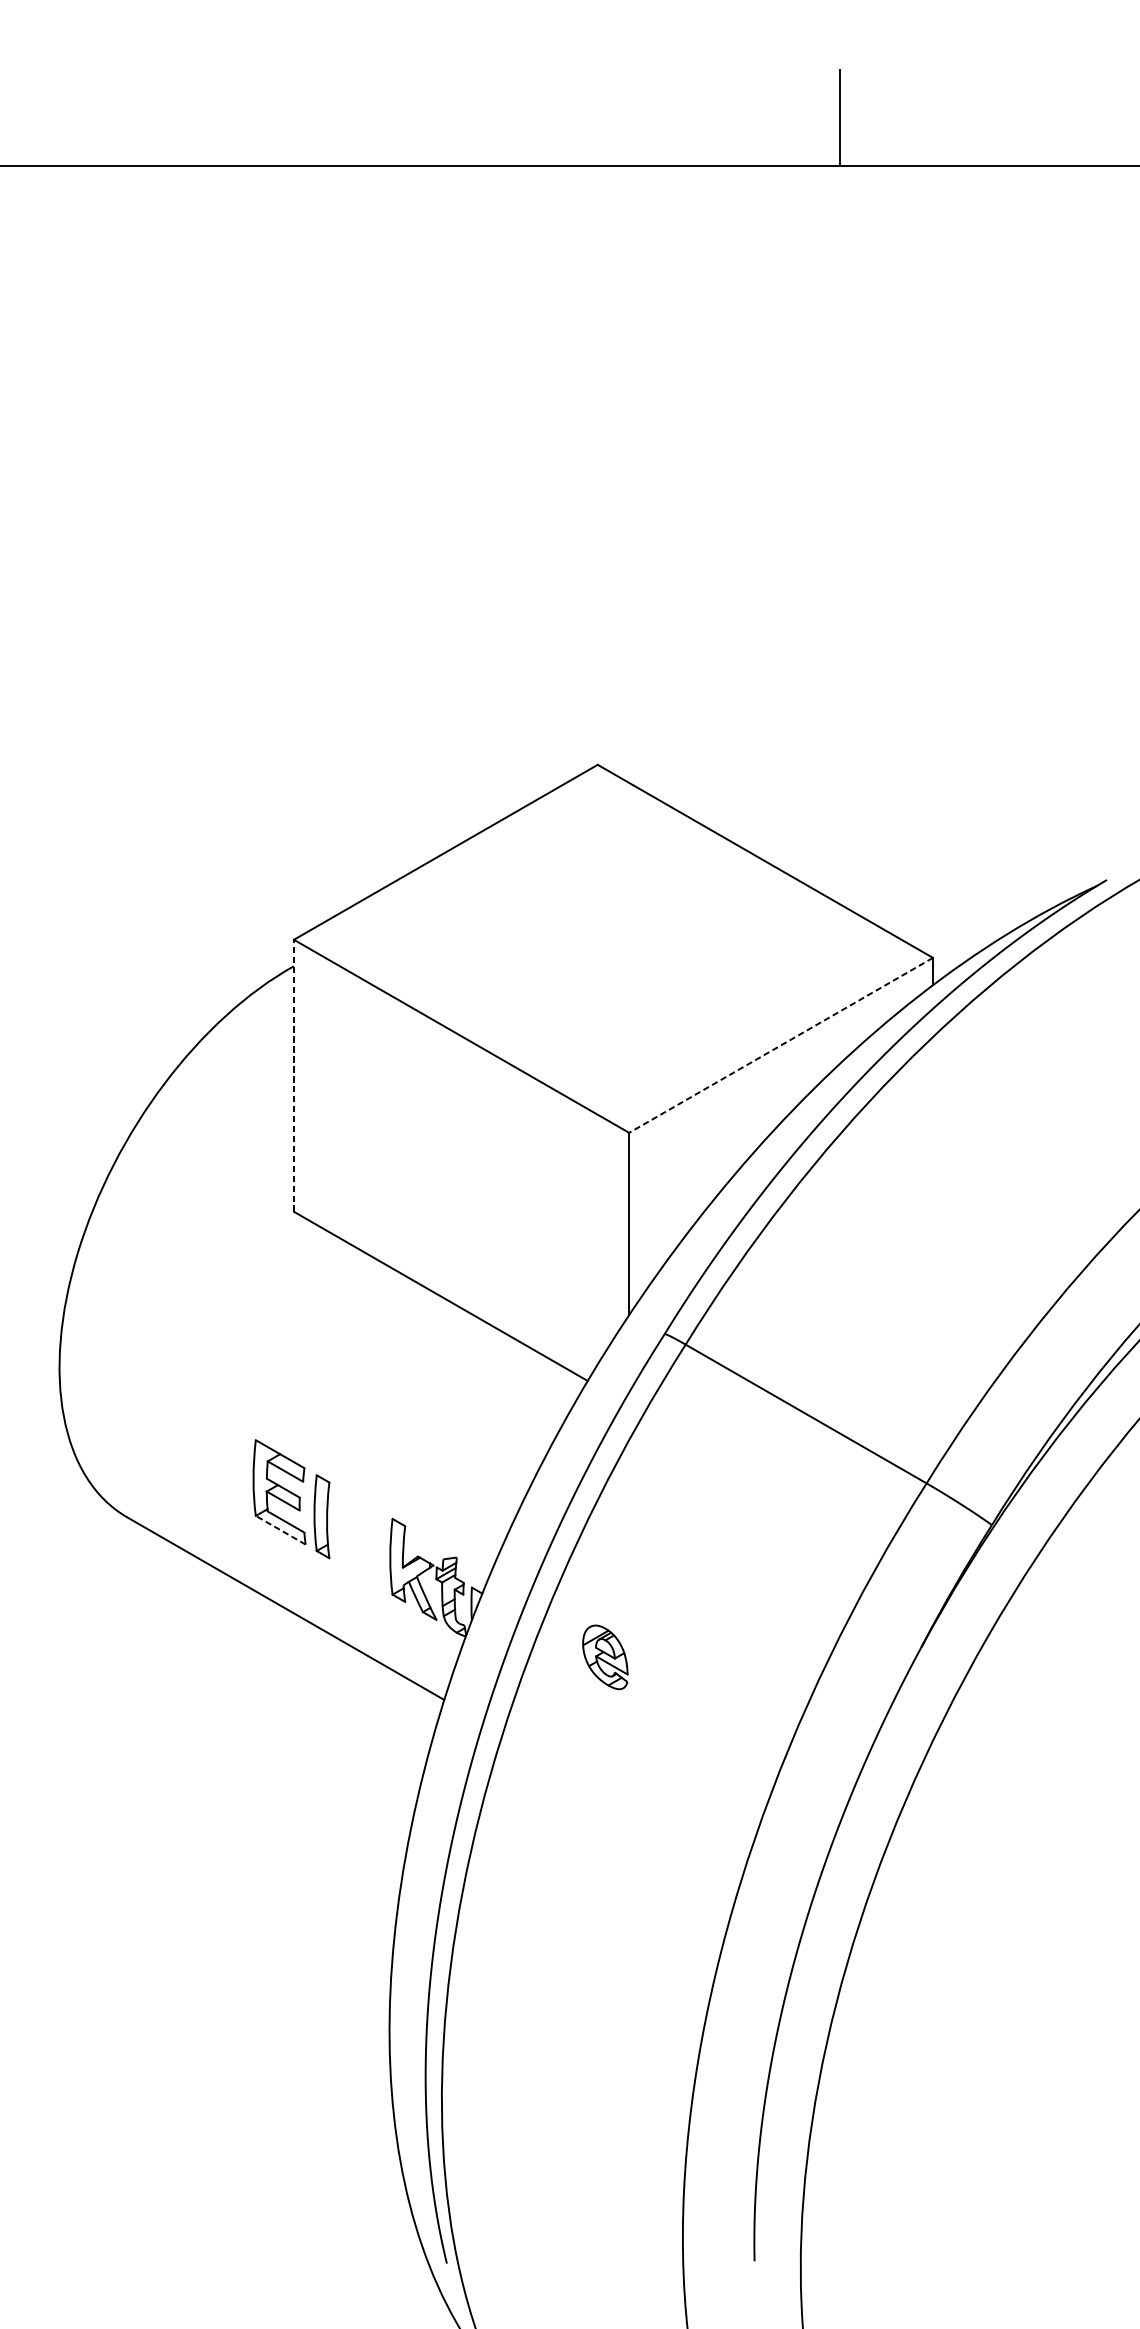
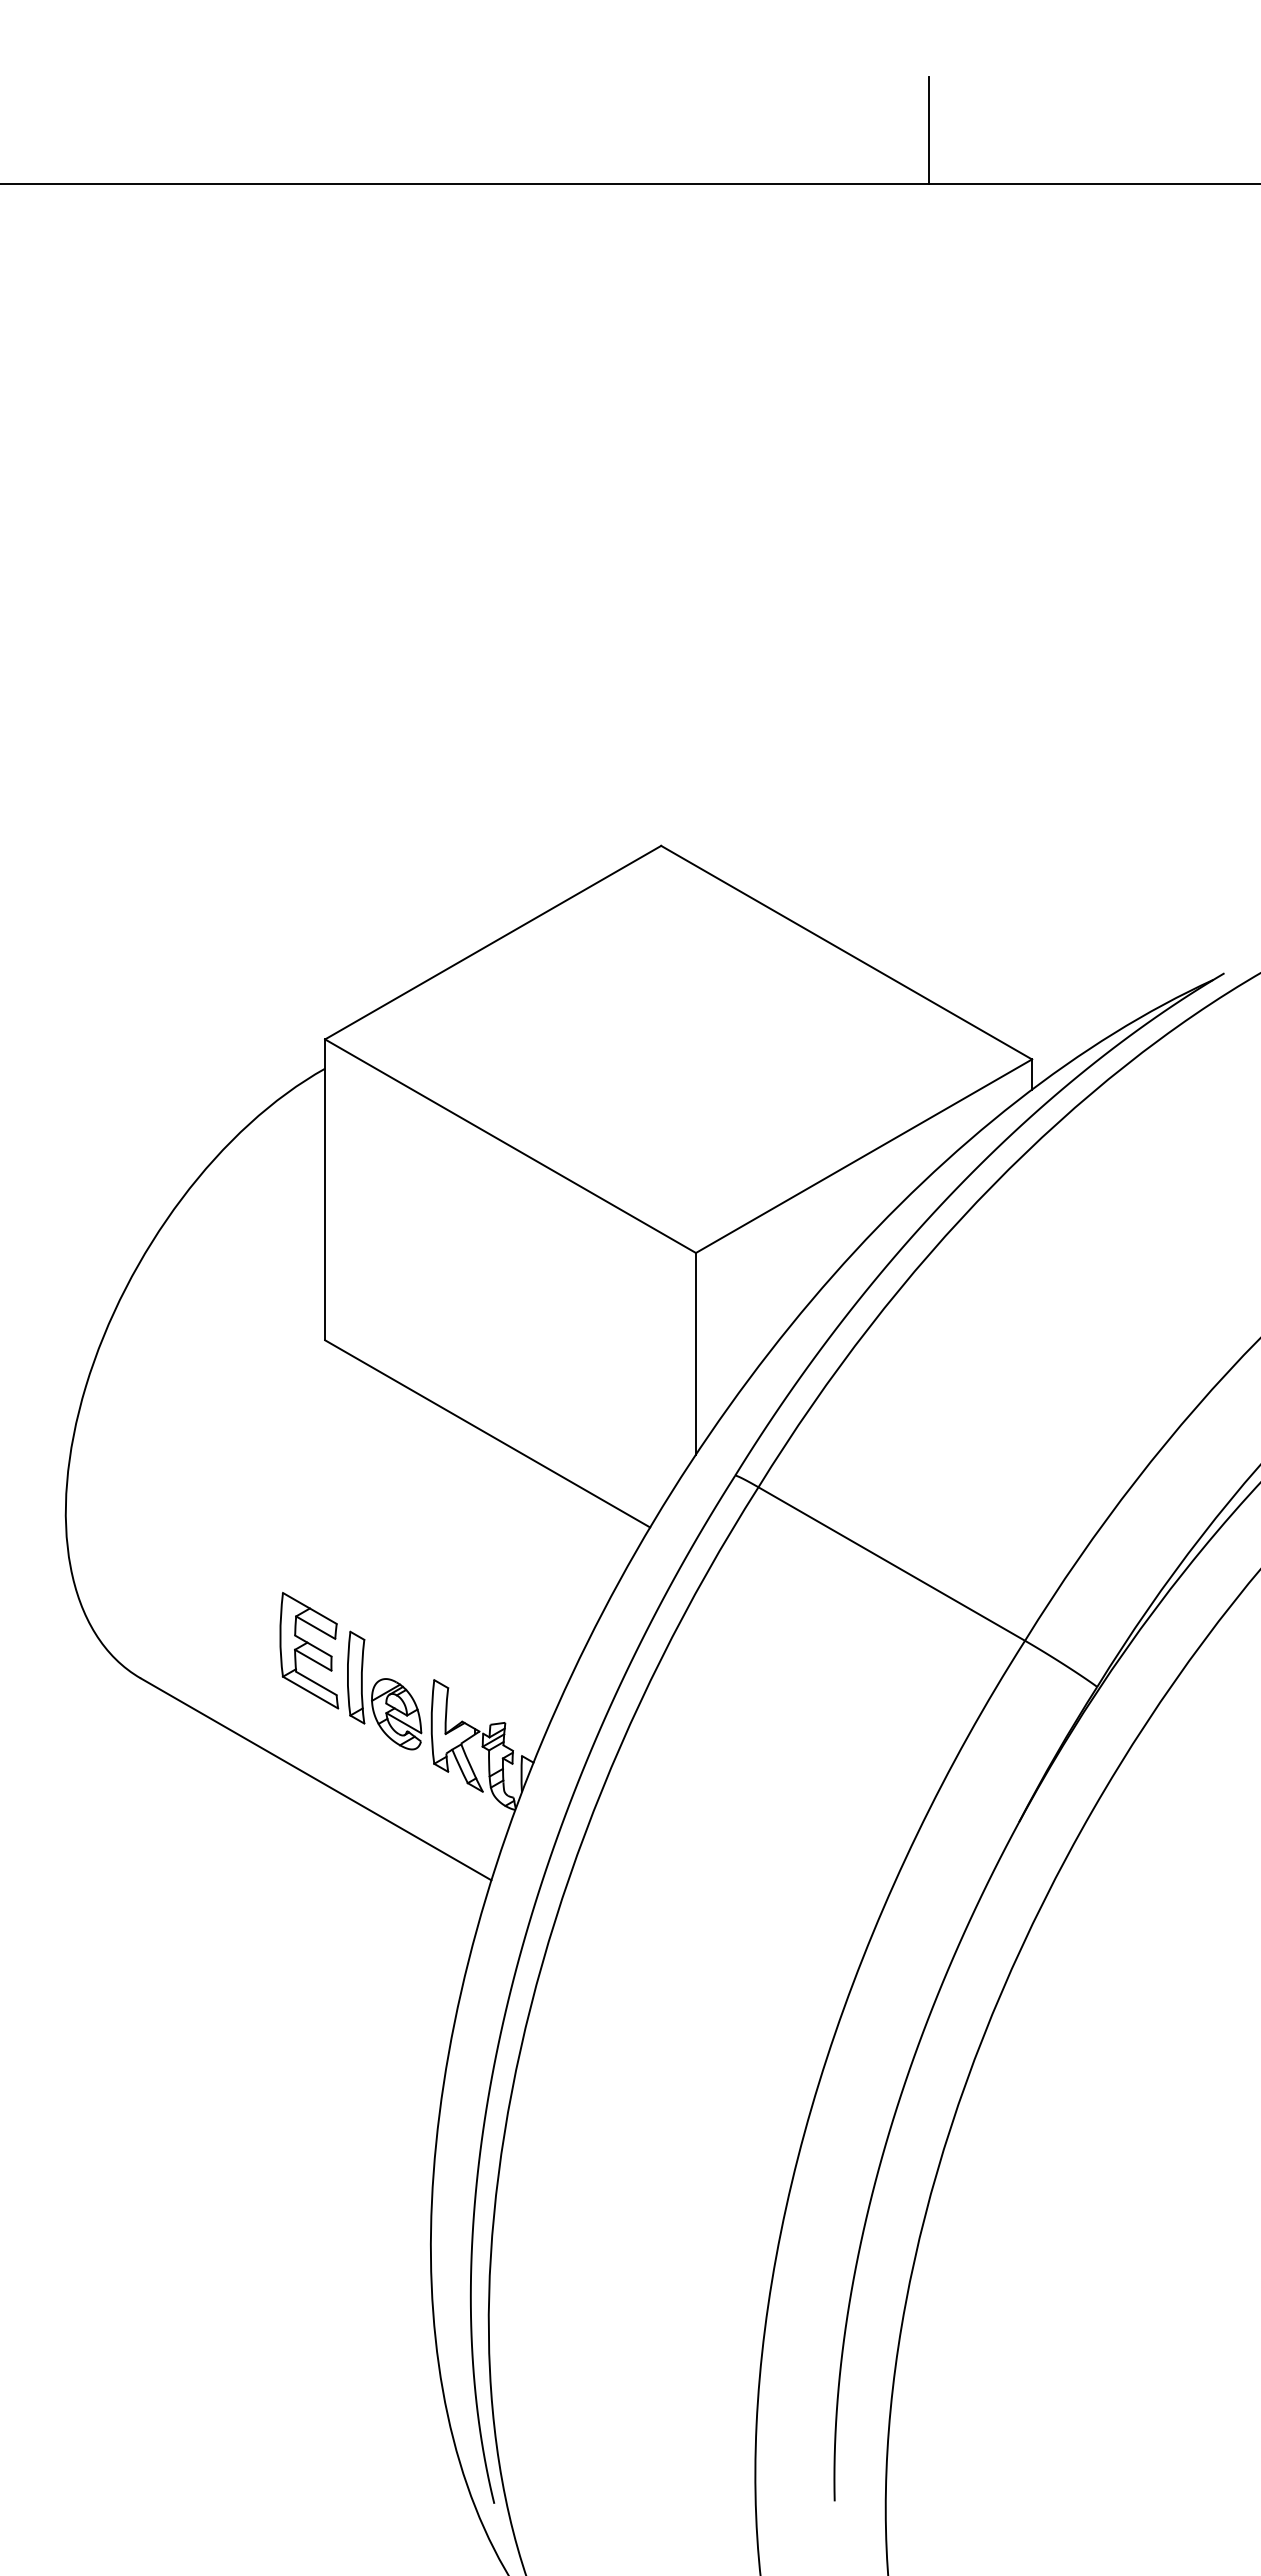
line: (781, 1045) -> (864, 1156), dashed -> solid
line: (294, 1075) -> (325, 1189), dashed -> solid
line: (280, 1530) -> (310, 1692), dashed -> solid
part: (605, 1657) -> (396, 1714), moved

